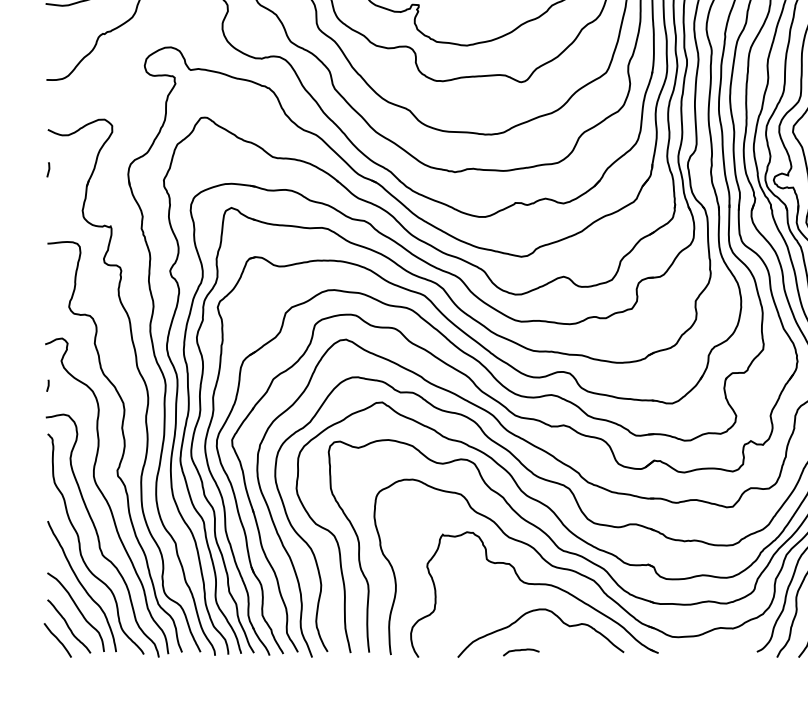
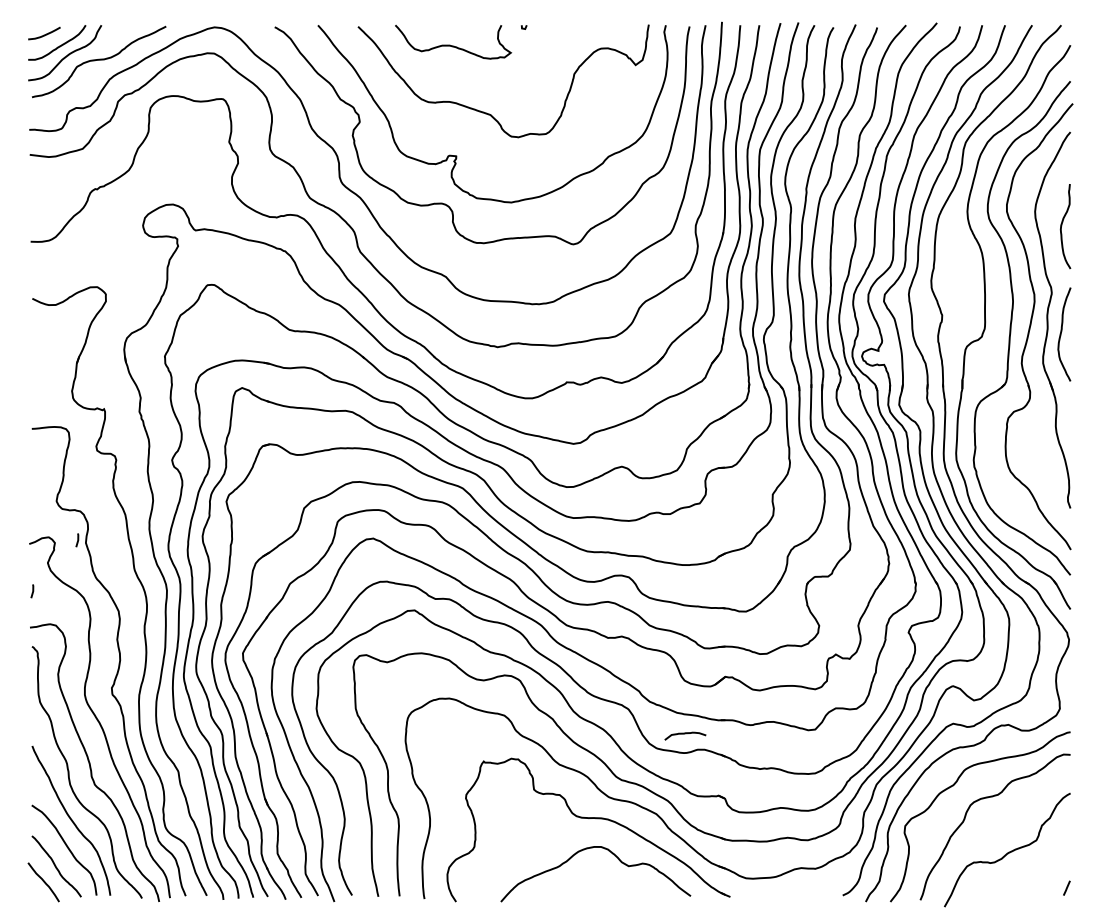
line: (48, 169) -> (32, 344), removed
line: (87, 341) -> (77, 540), added
curve: (521, 651) -> (685, 734), moved

